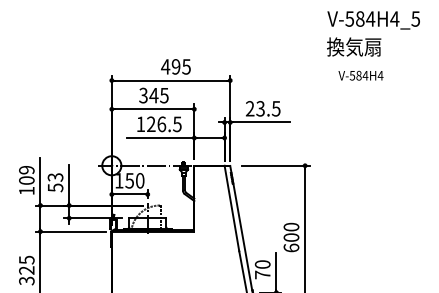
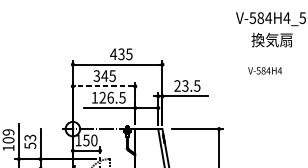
text: (354, 46) -> (272, 39), moved
text: (175, 66) -> (121, 54), 495 -> 435
text: (360, 75) -> (264, 70), moved
line: (152, 109) -> (103, 86), solid -> dashed

